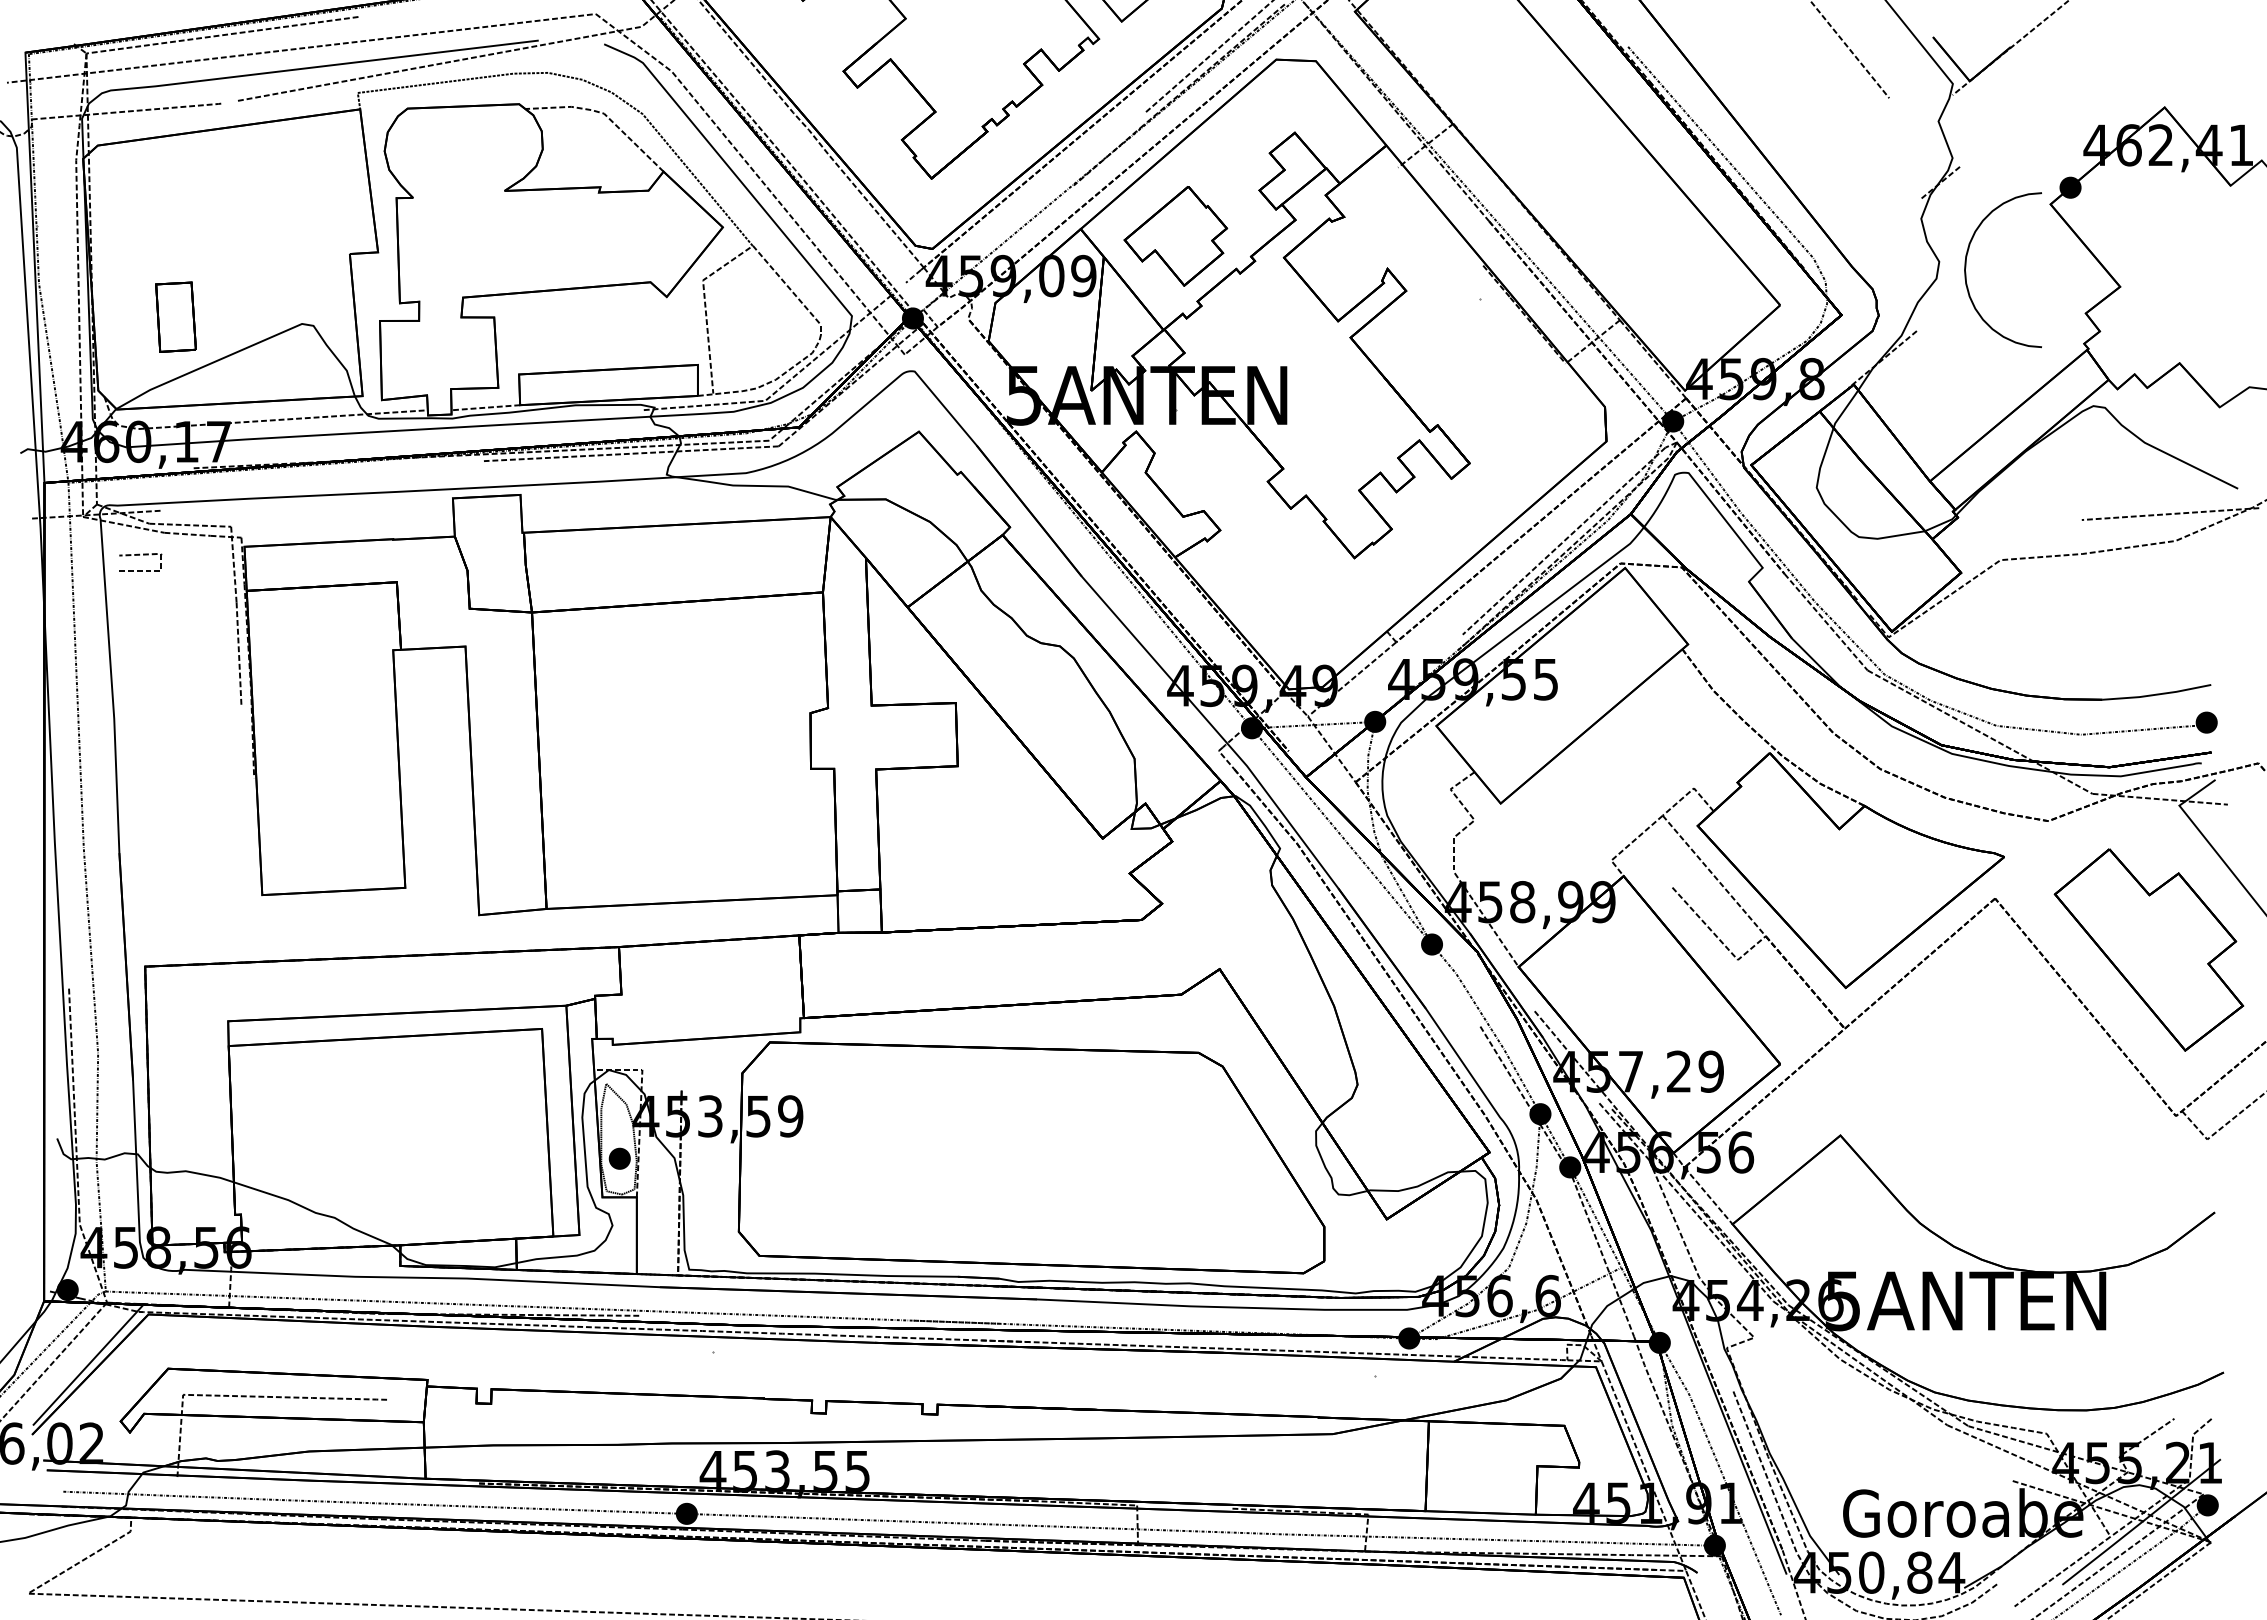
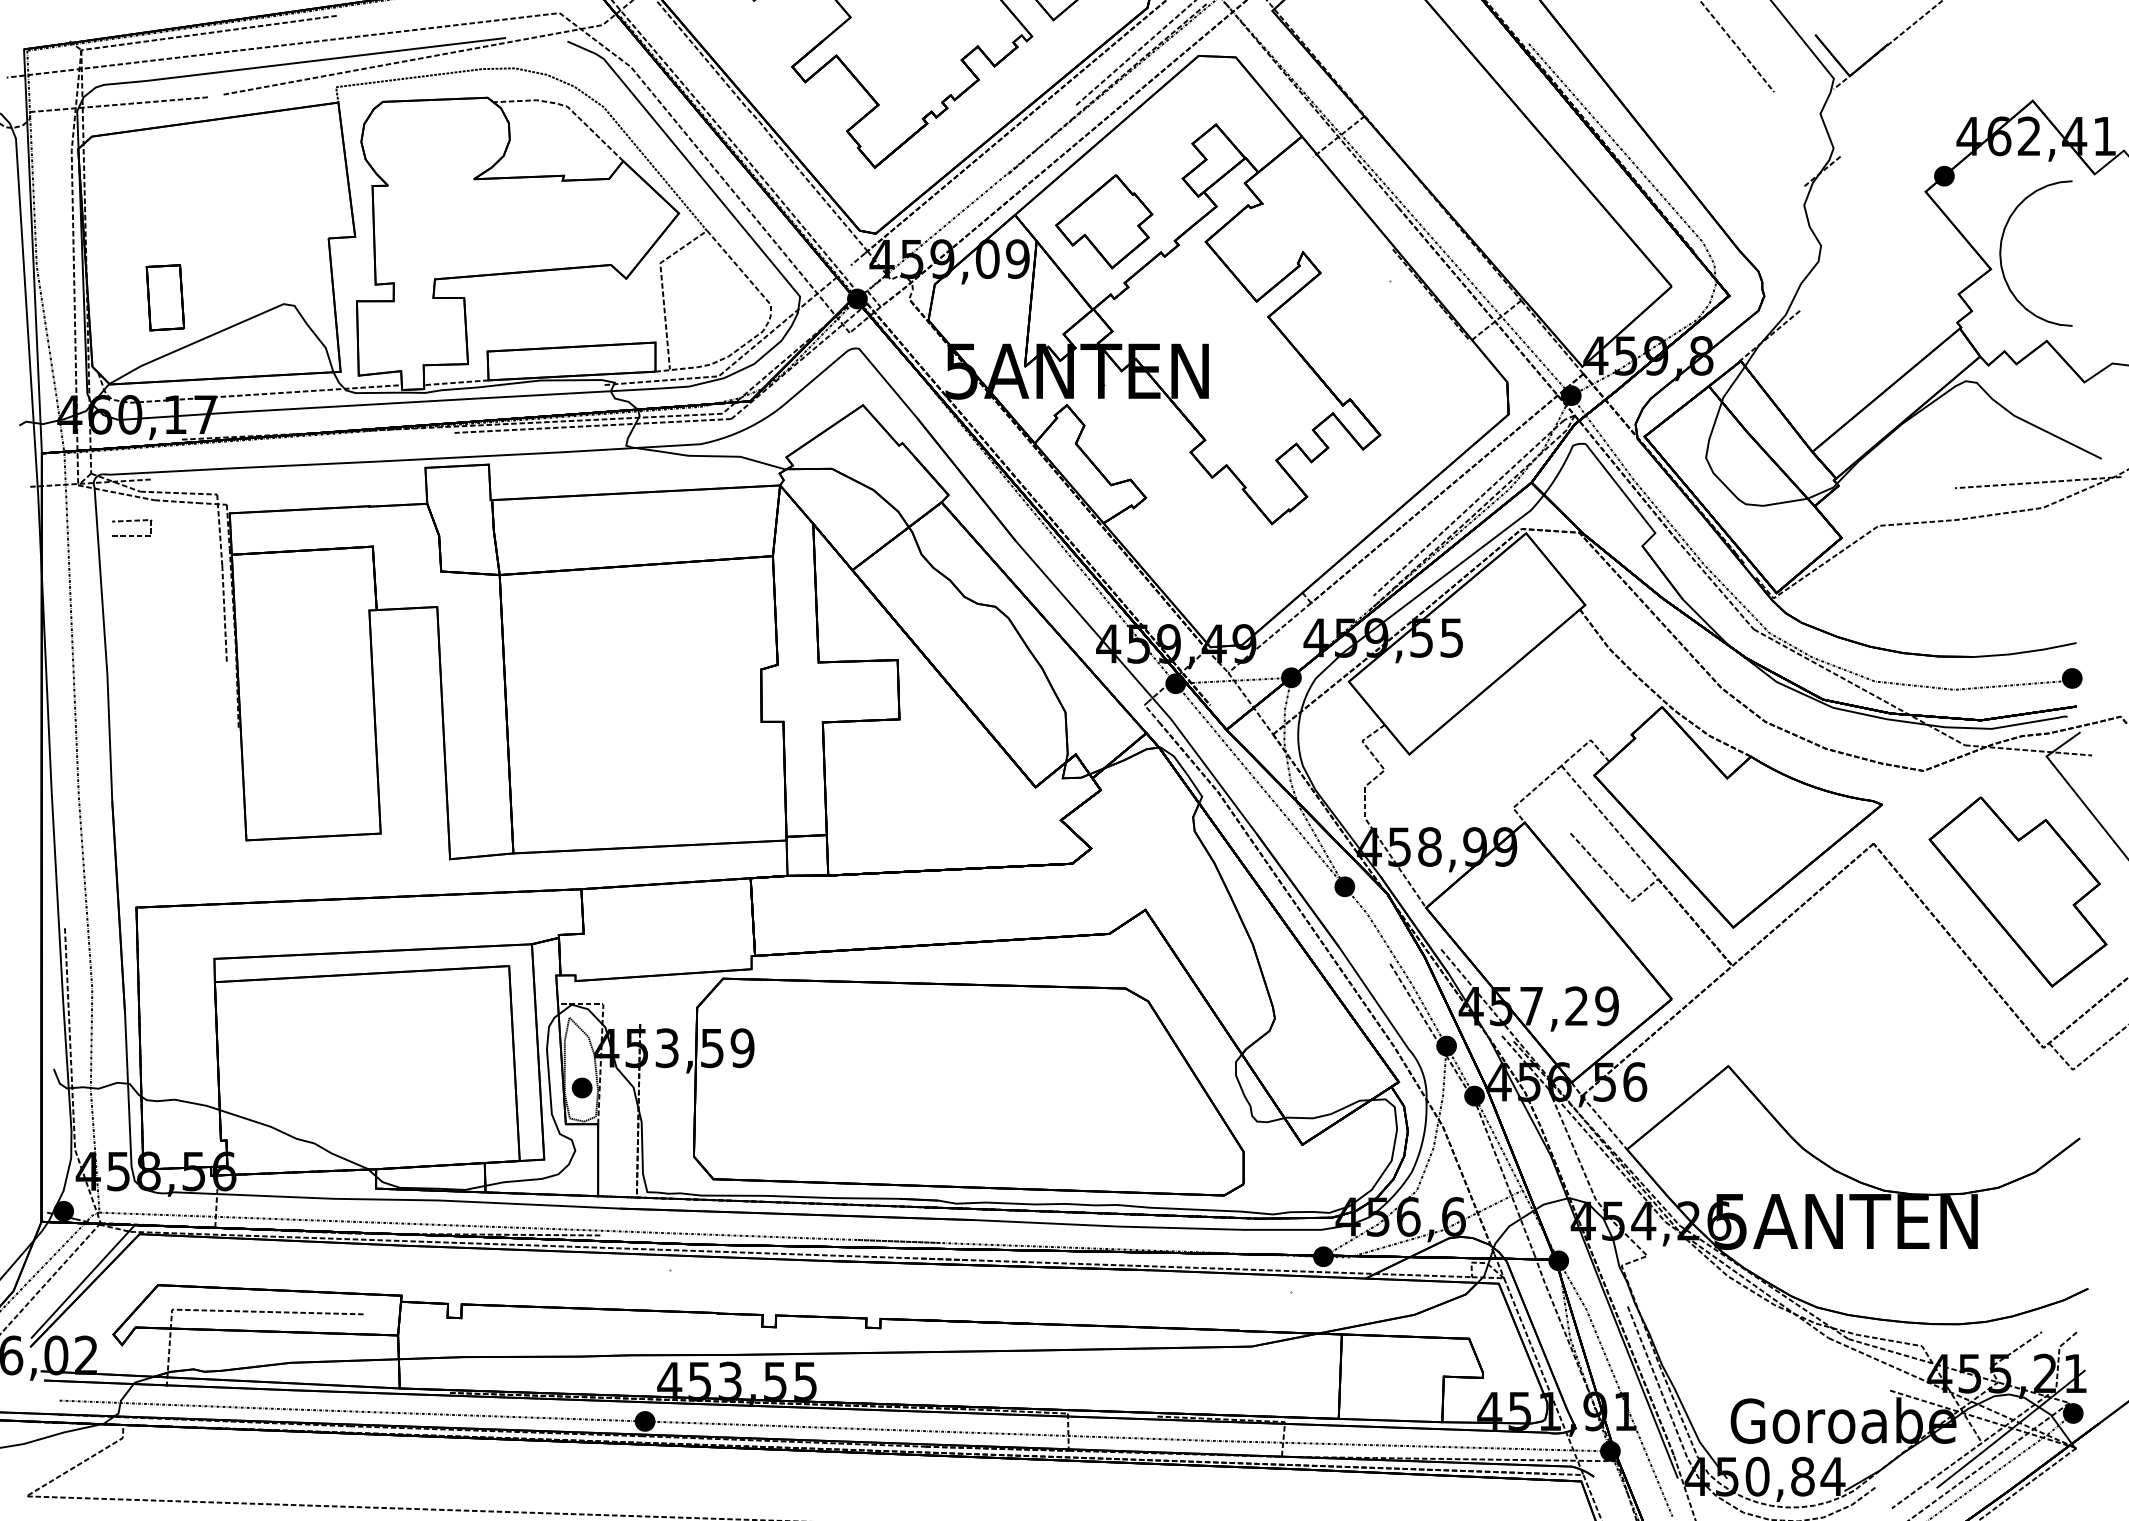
curve: (1966, 272) -> (2001, 255), moved

